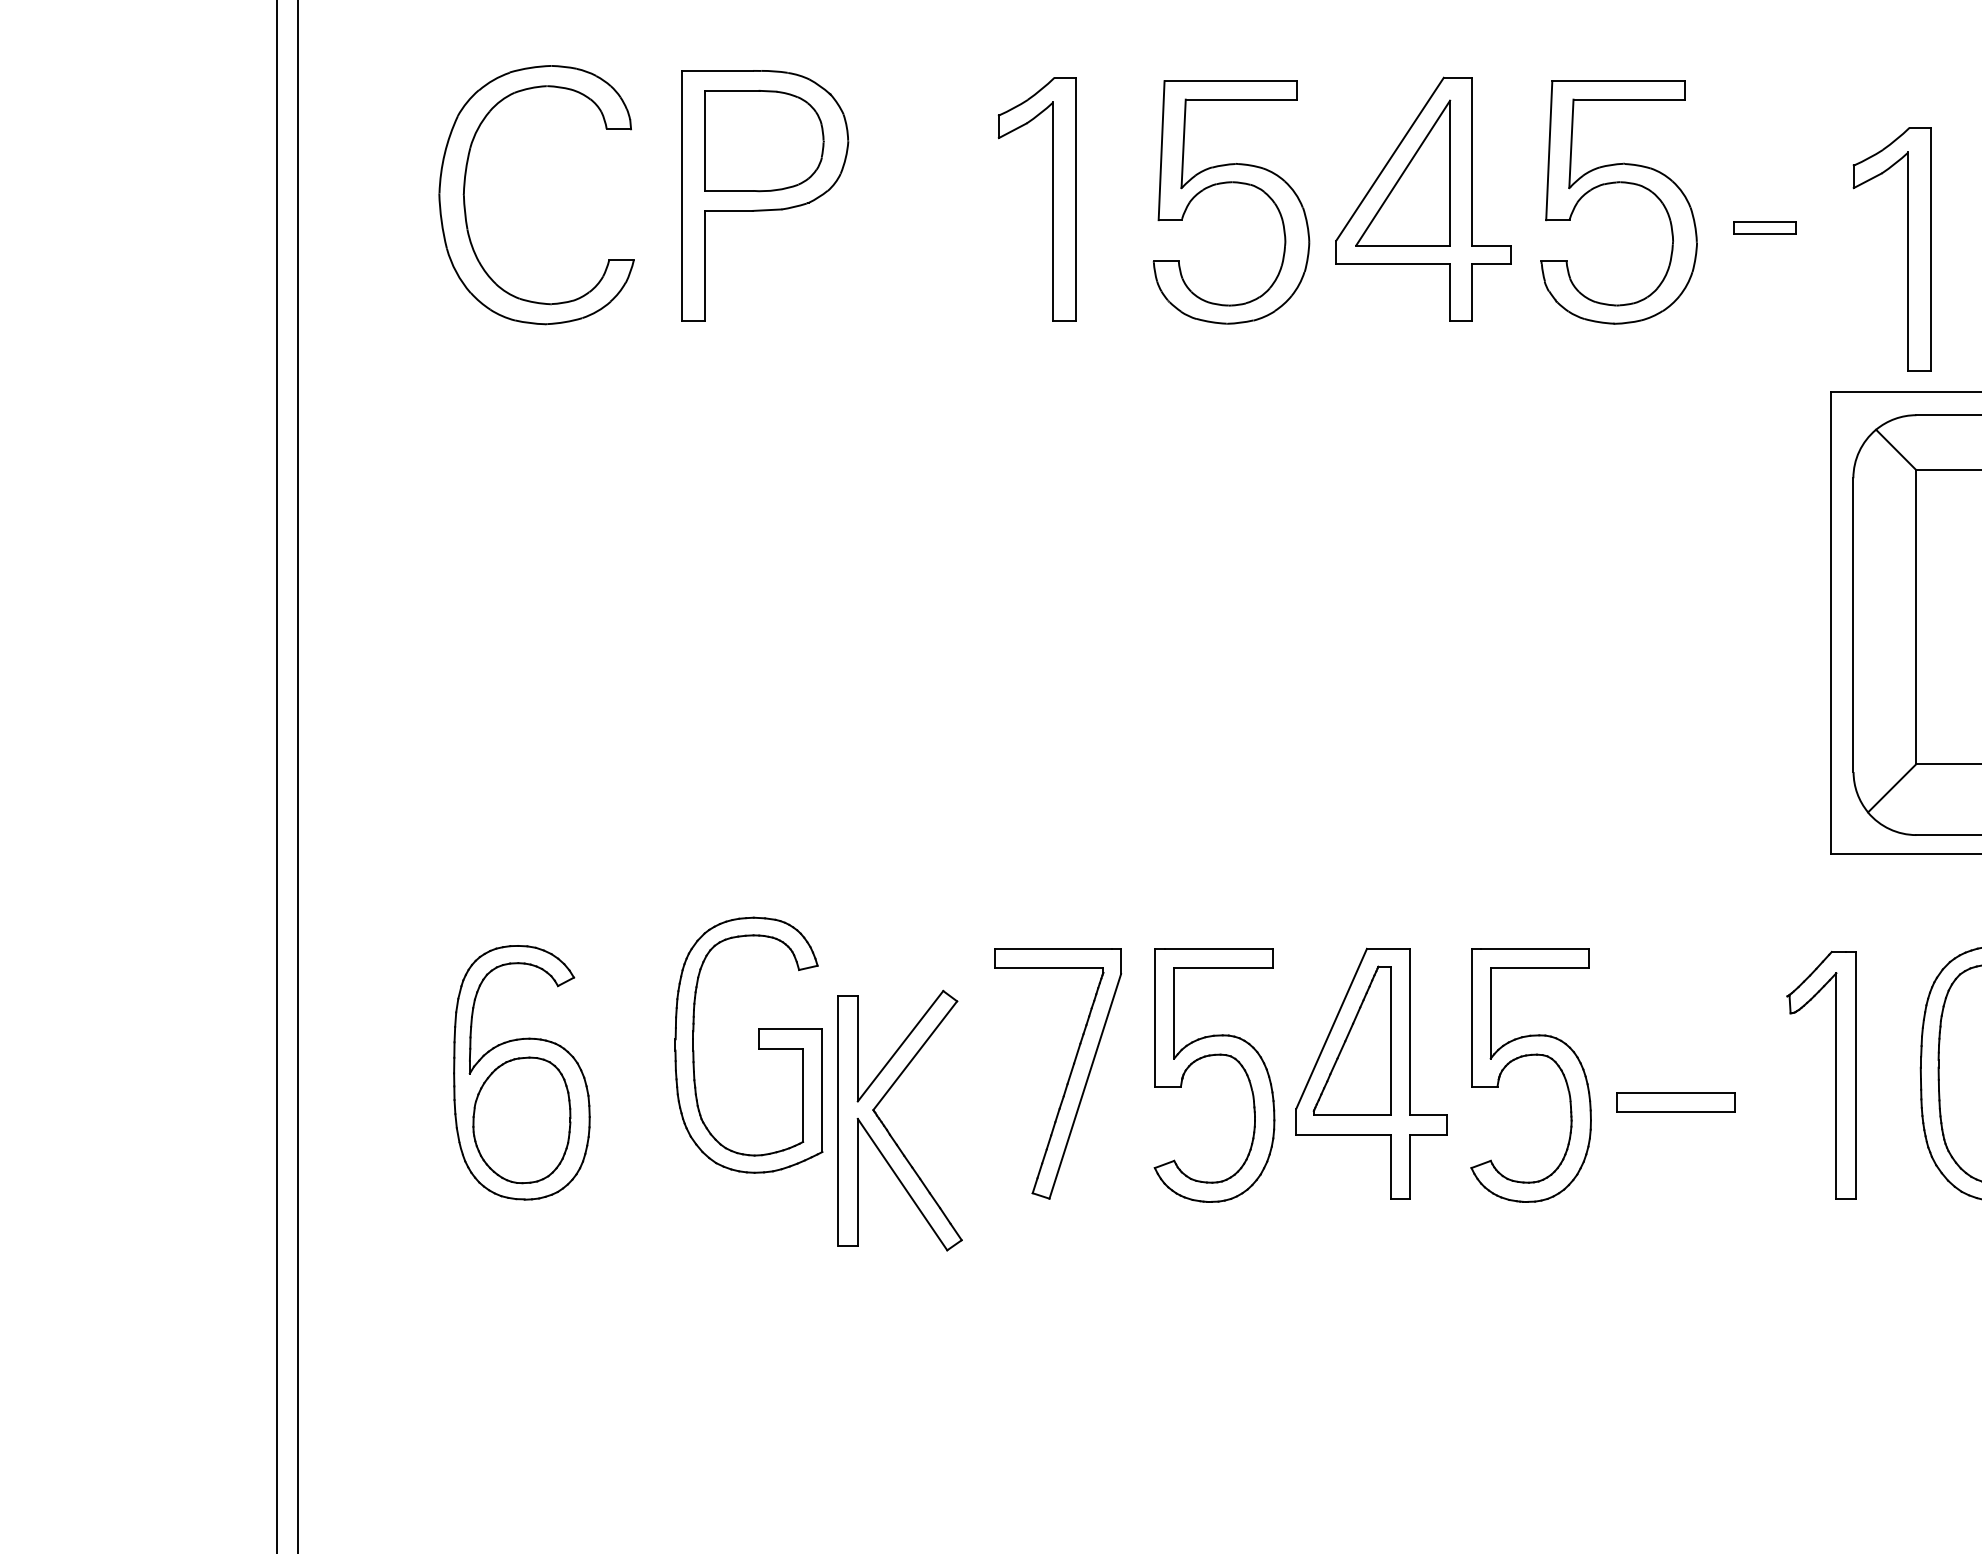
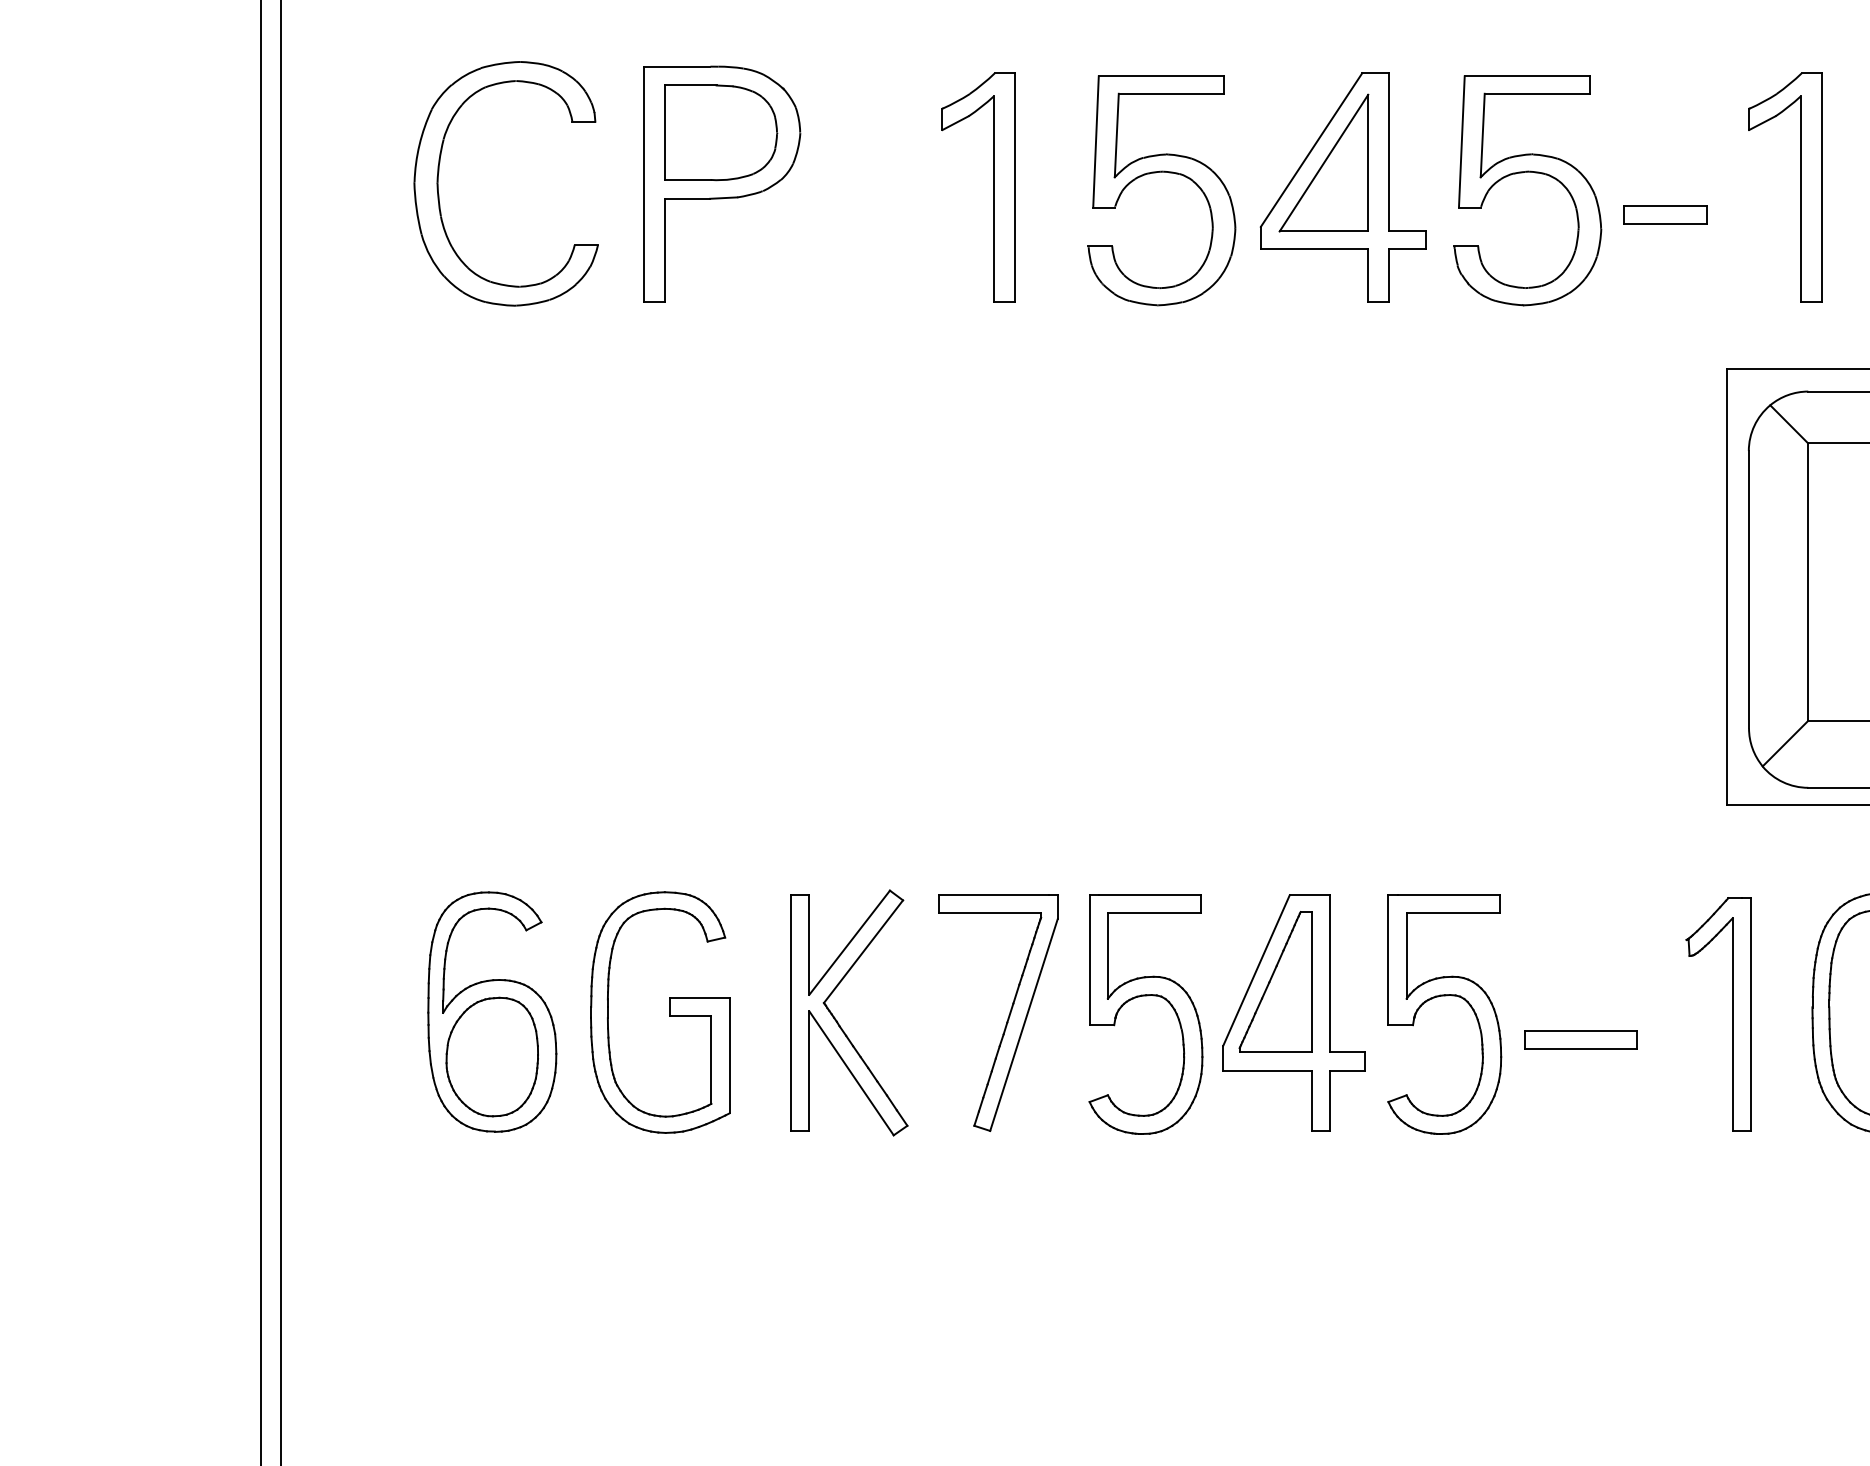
part: (1764, 227) -> (1664, 214), size x1.43
part: (1907, 249) -> (1799, 188), moved
part: (758, 1044) -> (669, 1011), moved
part: (887, 1128) -> (837, 1020), moved

